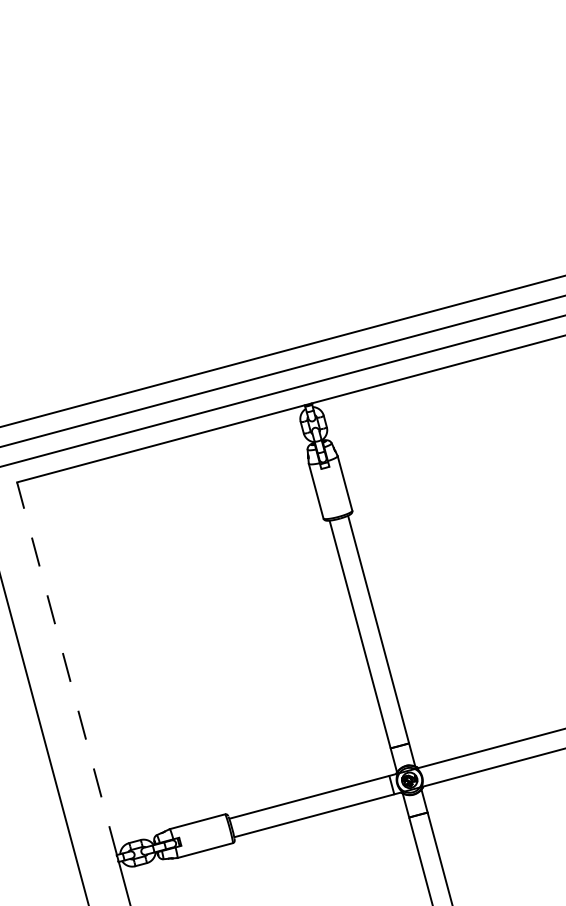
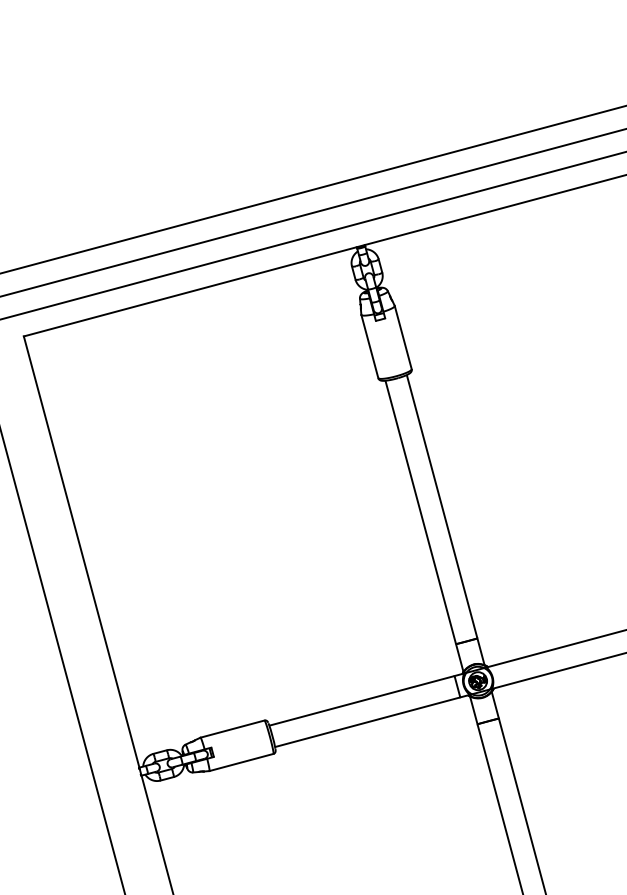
line: (67, 668) -> (82, 551), dashed -> solid

